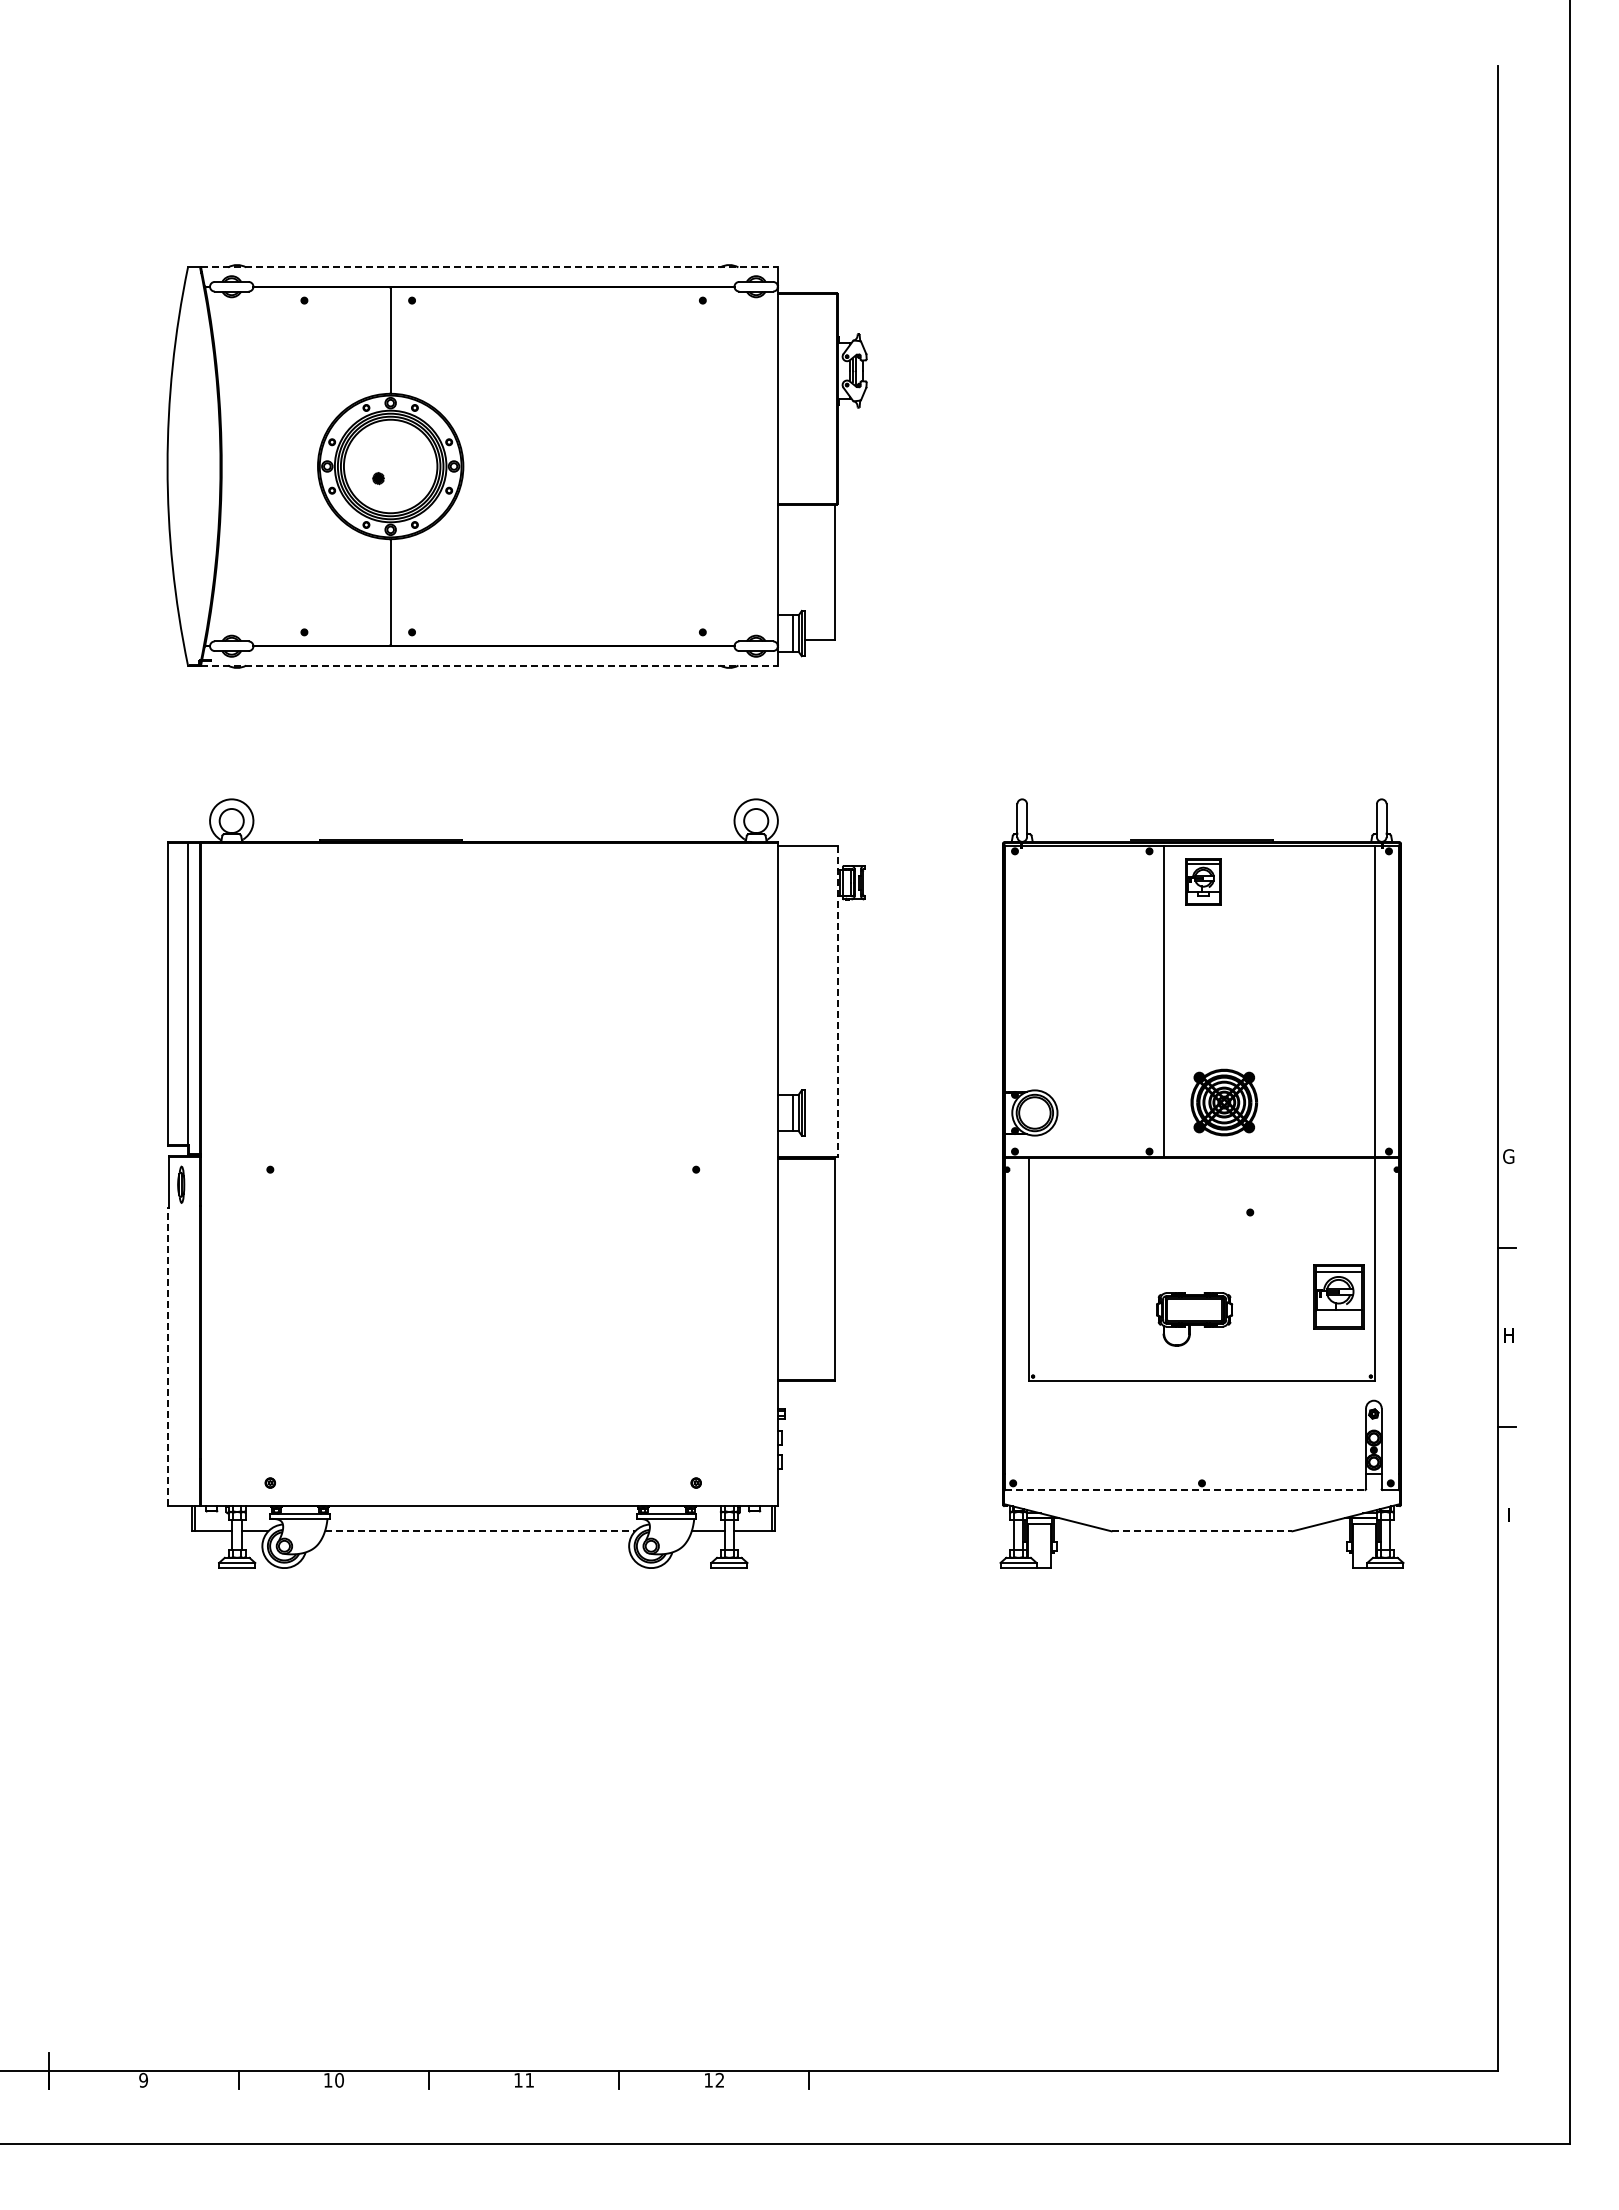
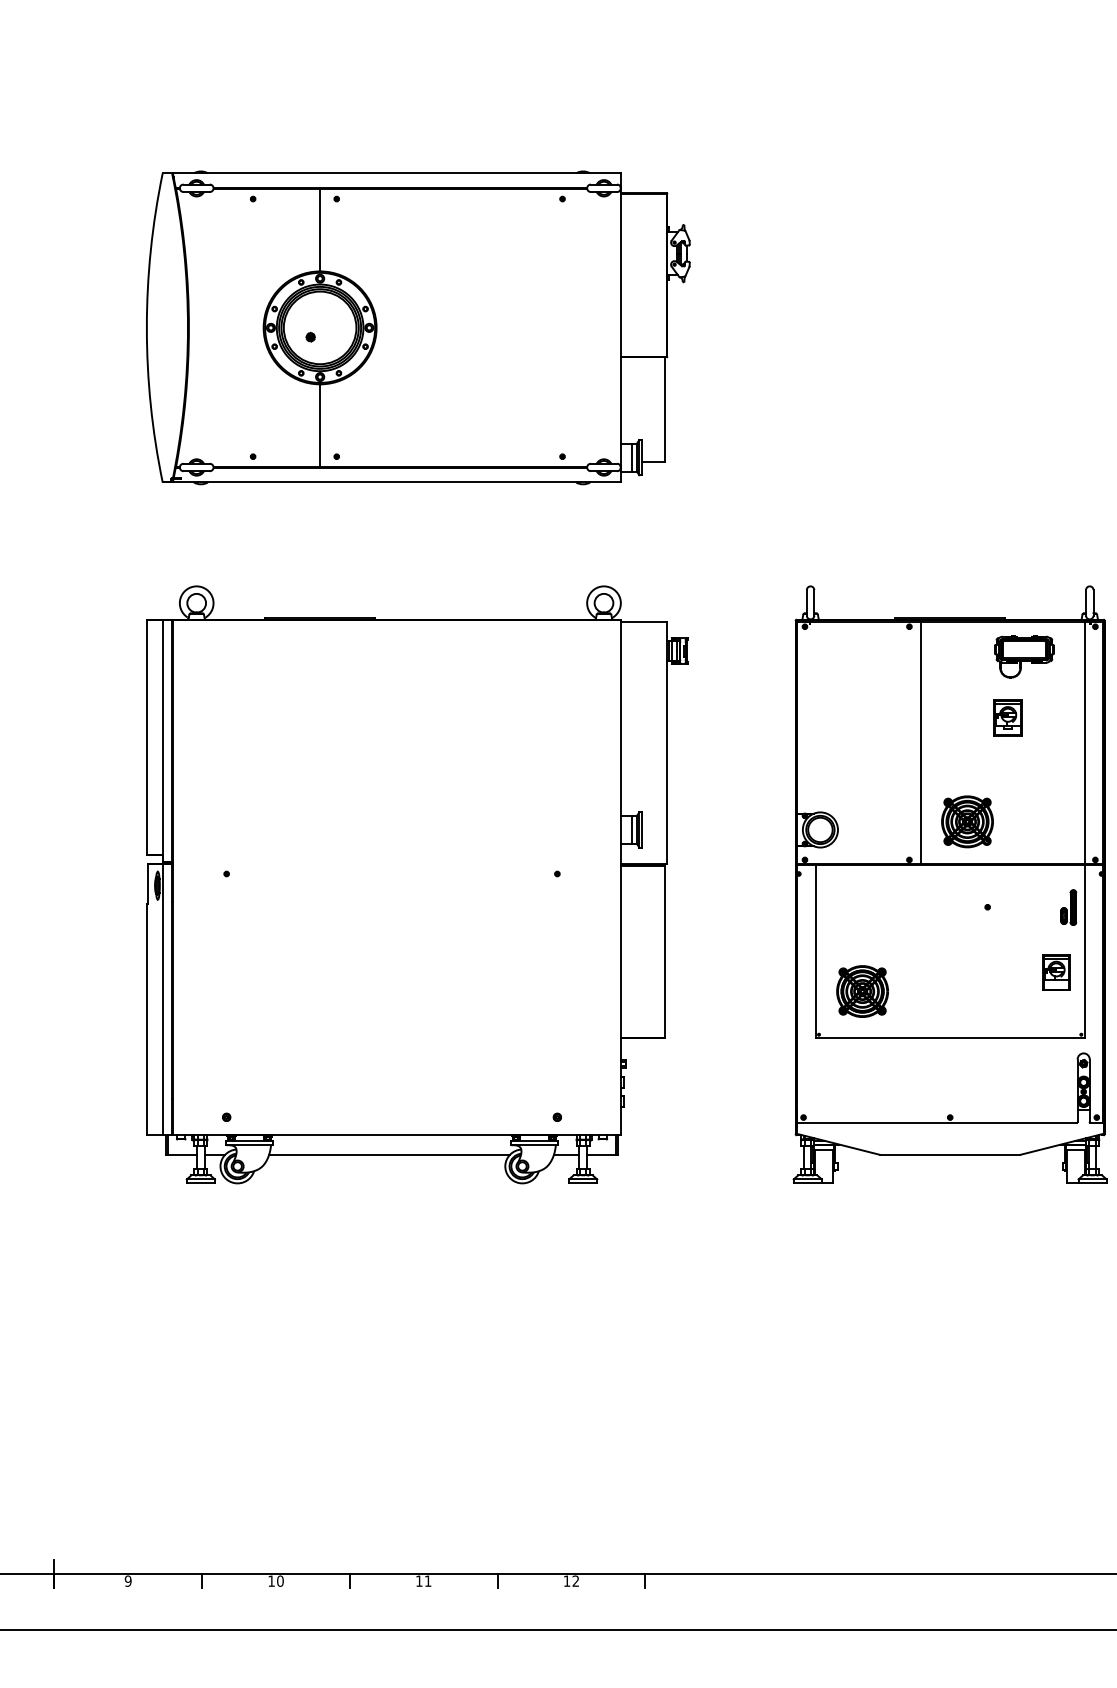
line: (490, 267) -> (397, 173), dashed -> solid
line: (490, 665) -> (397, 482), dashed -> solid
part: (1203, 881) -> (1008, 717), moved
line: (837, 1001) -> (667, 743), dashed -> solid
part: (1354, 1212) -> (1068, 907), added
part: (1338, 1296) -> (1056, 972), size x0.71
part: (1194, 1319) -> (1024, 657), moved
part: (1088, 1320) -> (862, 991), added
line: (188, 1331) -> (163, 999), added
line: (167, 1357) -> (146, 1019), dashed -> solid
line: (1185, 1489) -> (937, 1122), dashed -> solid
line: (480, 1531) -> (389, 1154), dashed -> solid
line: (1202, 1531) -> (950, 1154), dashed -> solid

